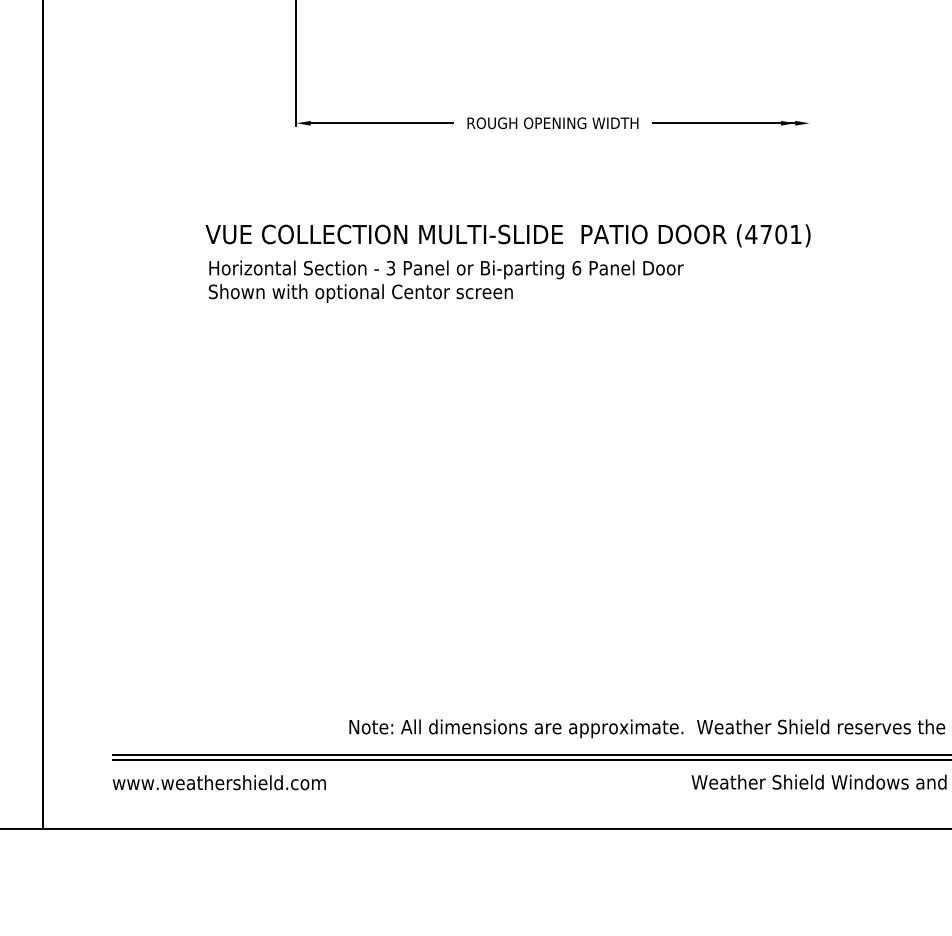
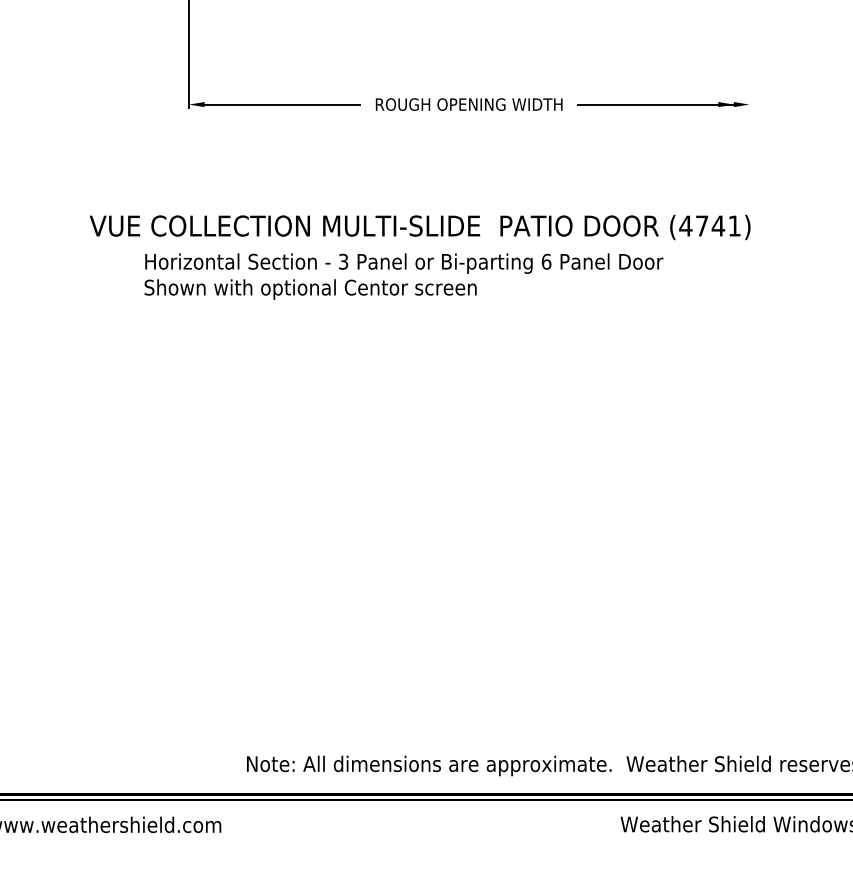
text: (781, 234) -> (718, 226), (4701) -> (4741)
text: (445, 281) -> (403, 276), moved

